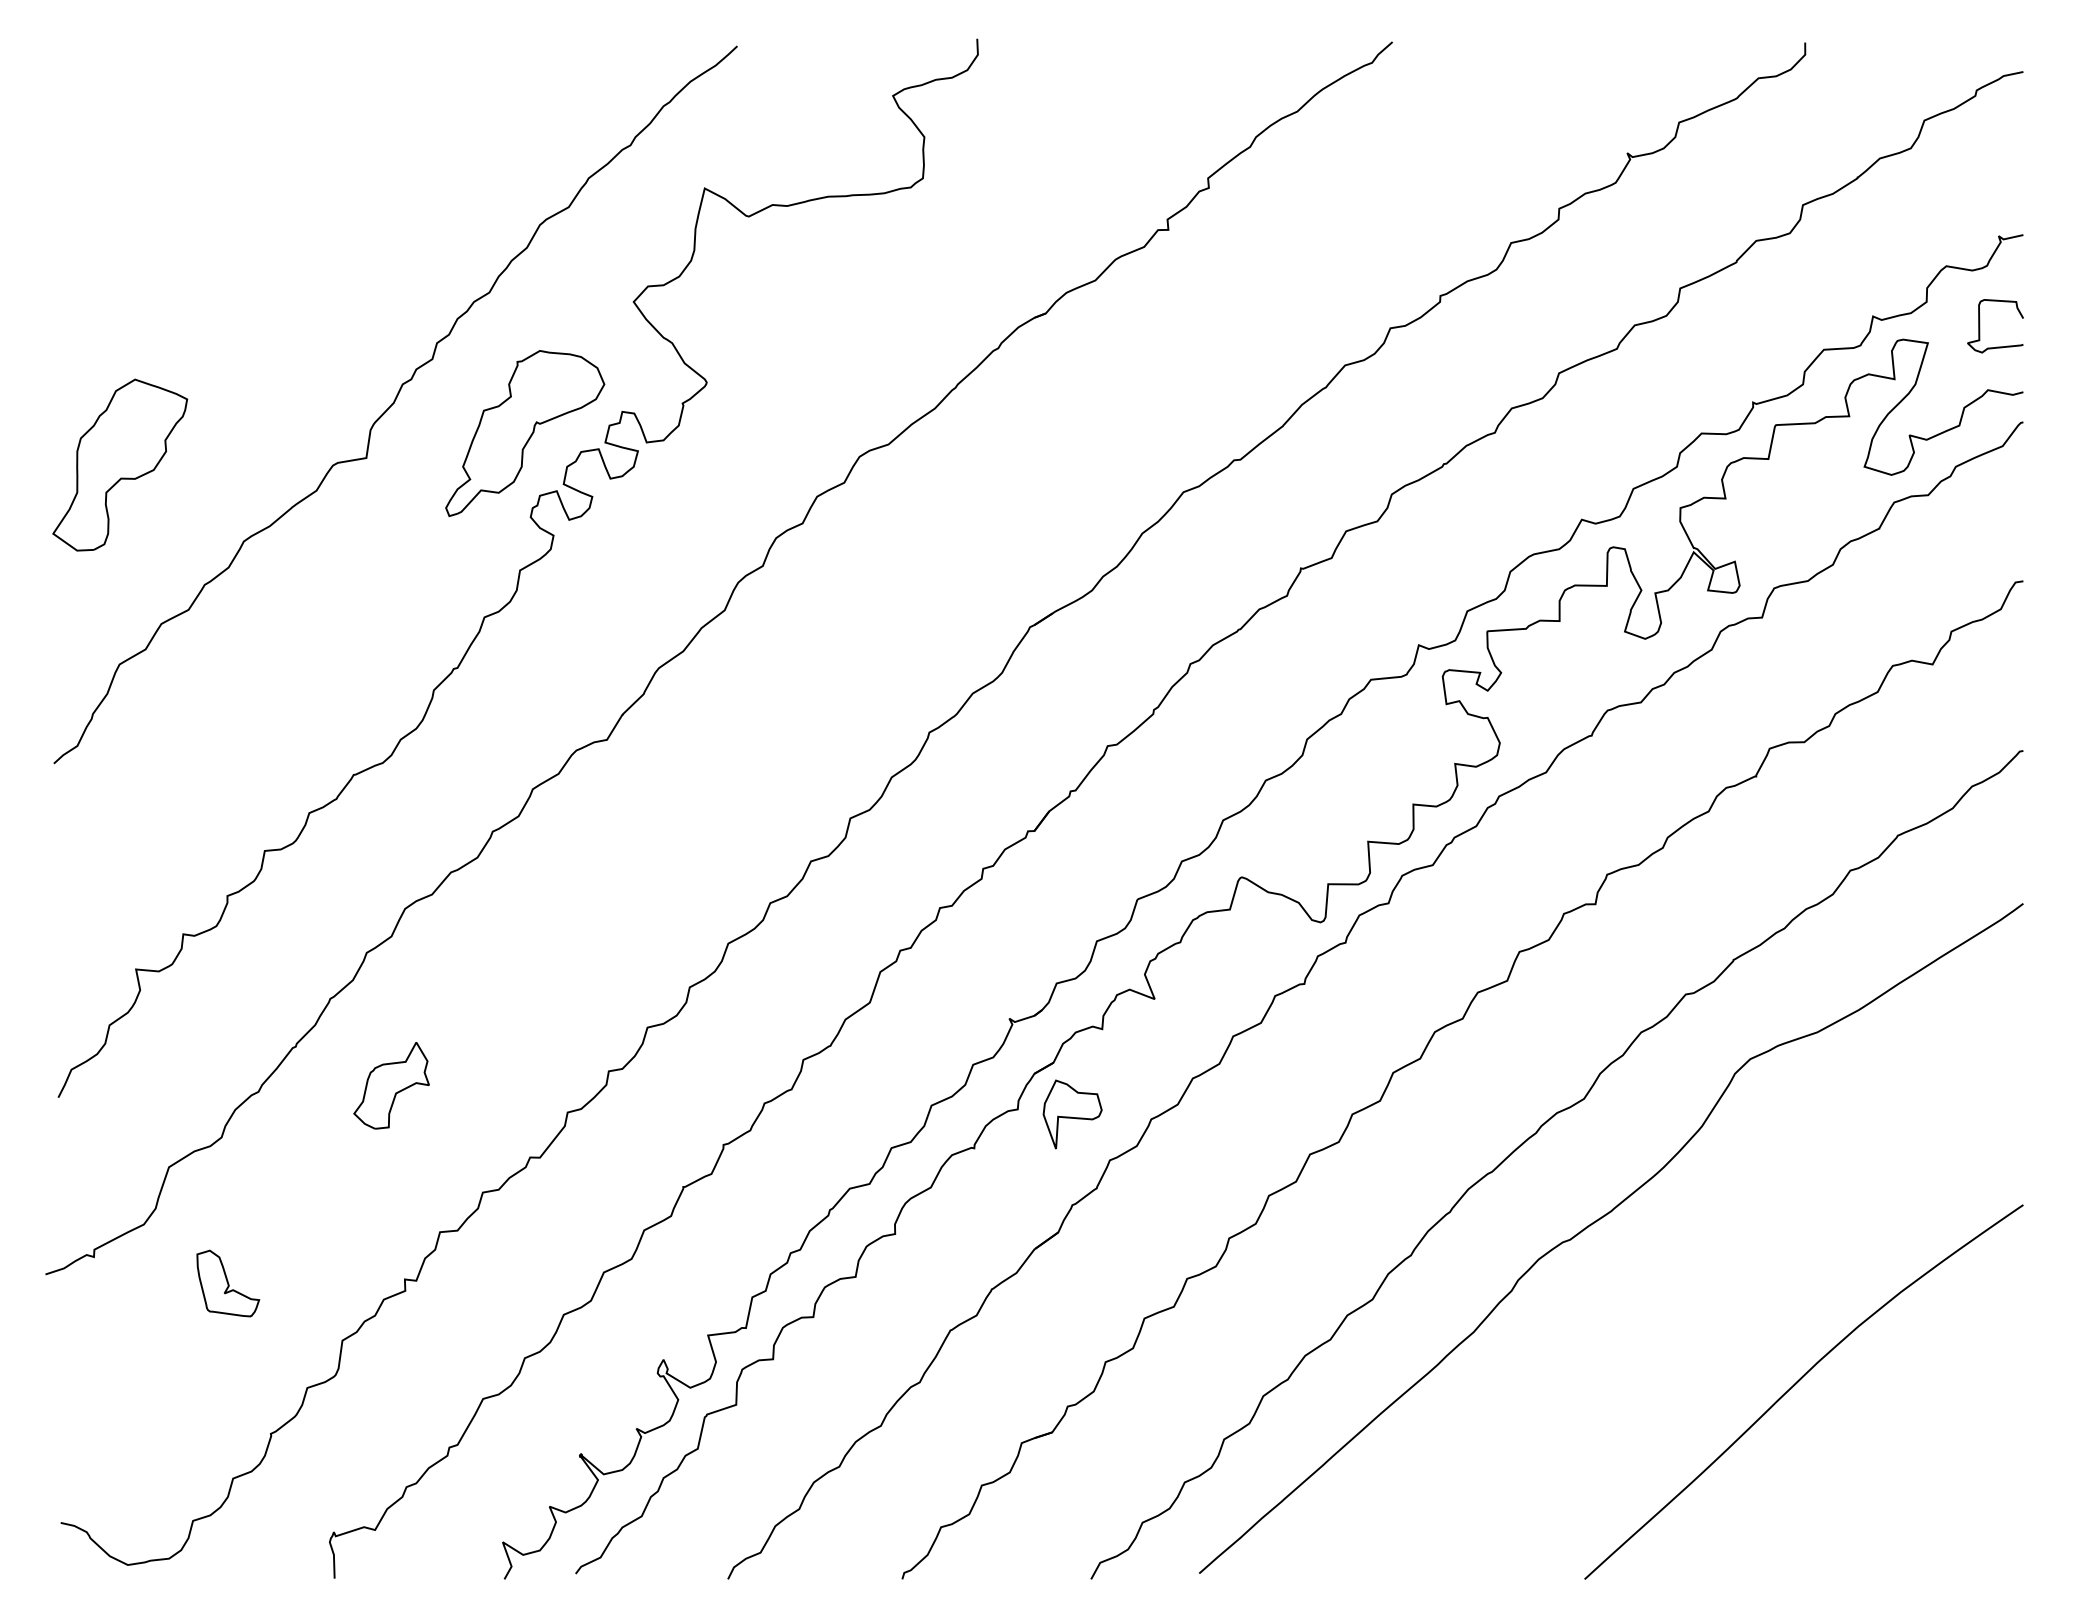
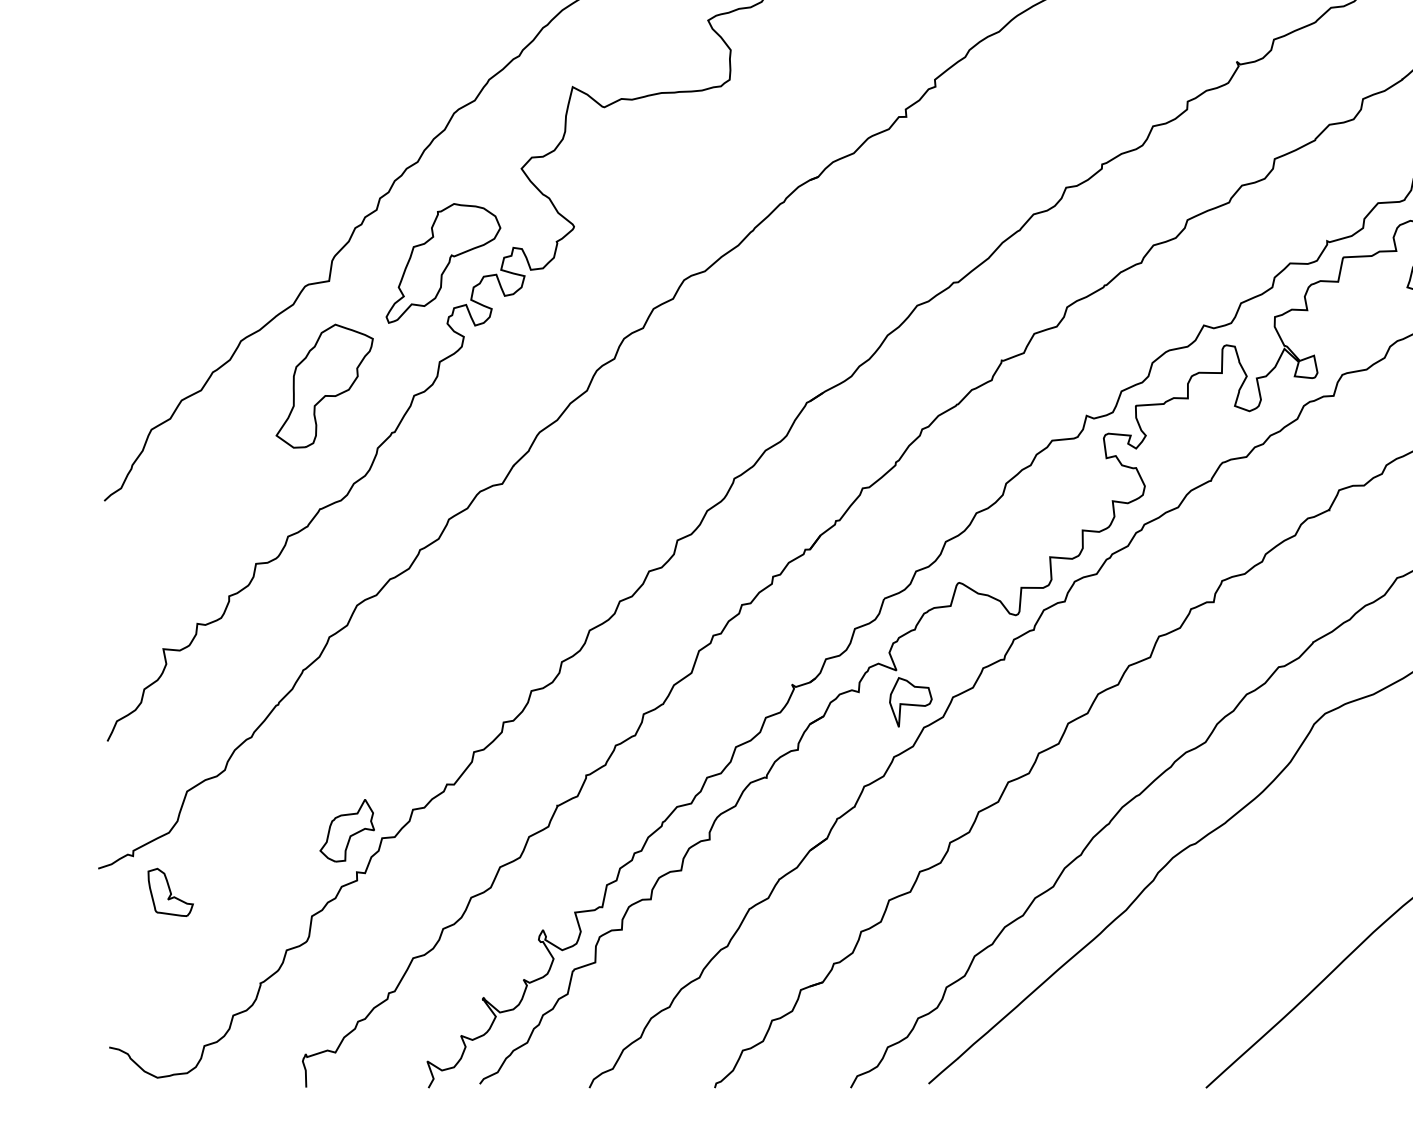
part: (120, 464) -> (324, 385), moved
part: (391, 1085) -> (347, 830), moved
part: (1072, 1114) -> (910, 702), moved
part: (228, 1283) -> (170, 892), moved

